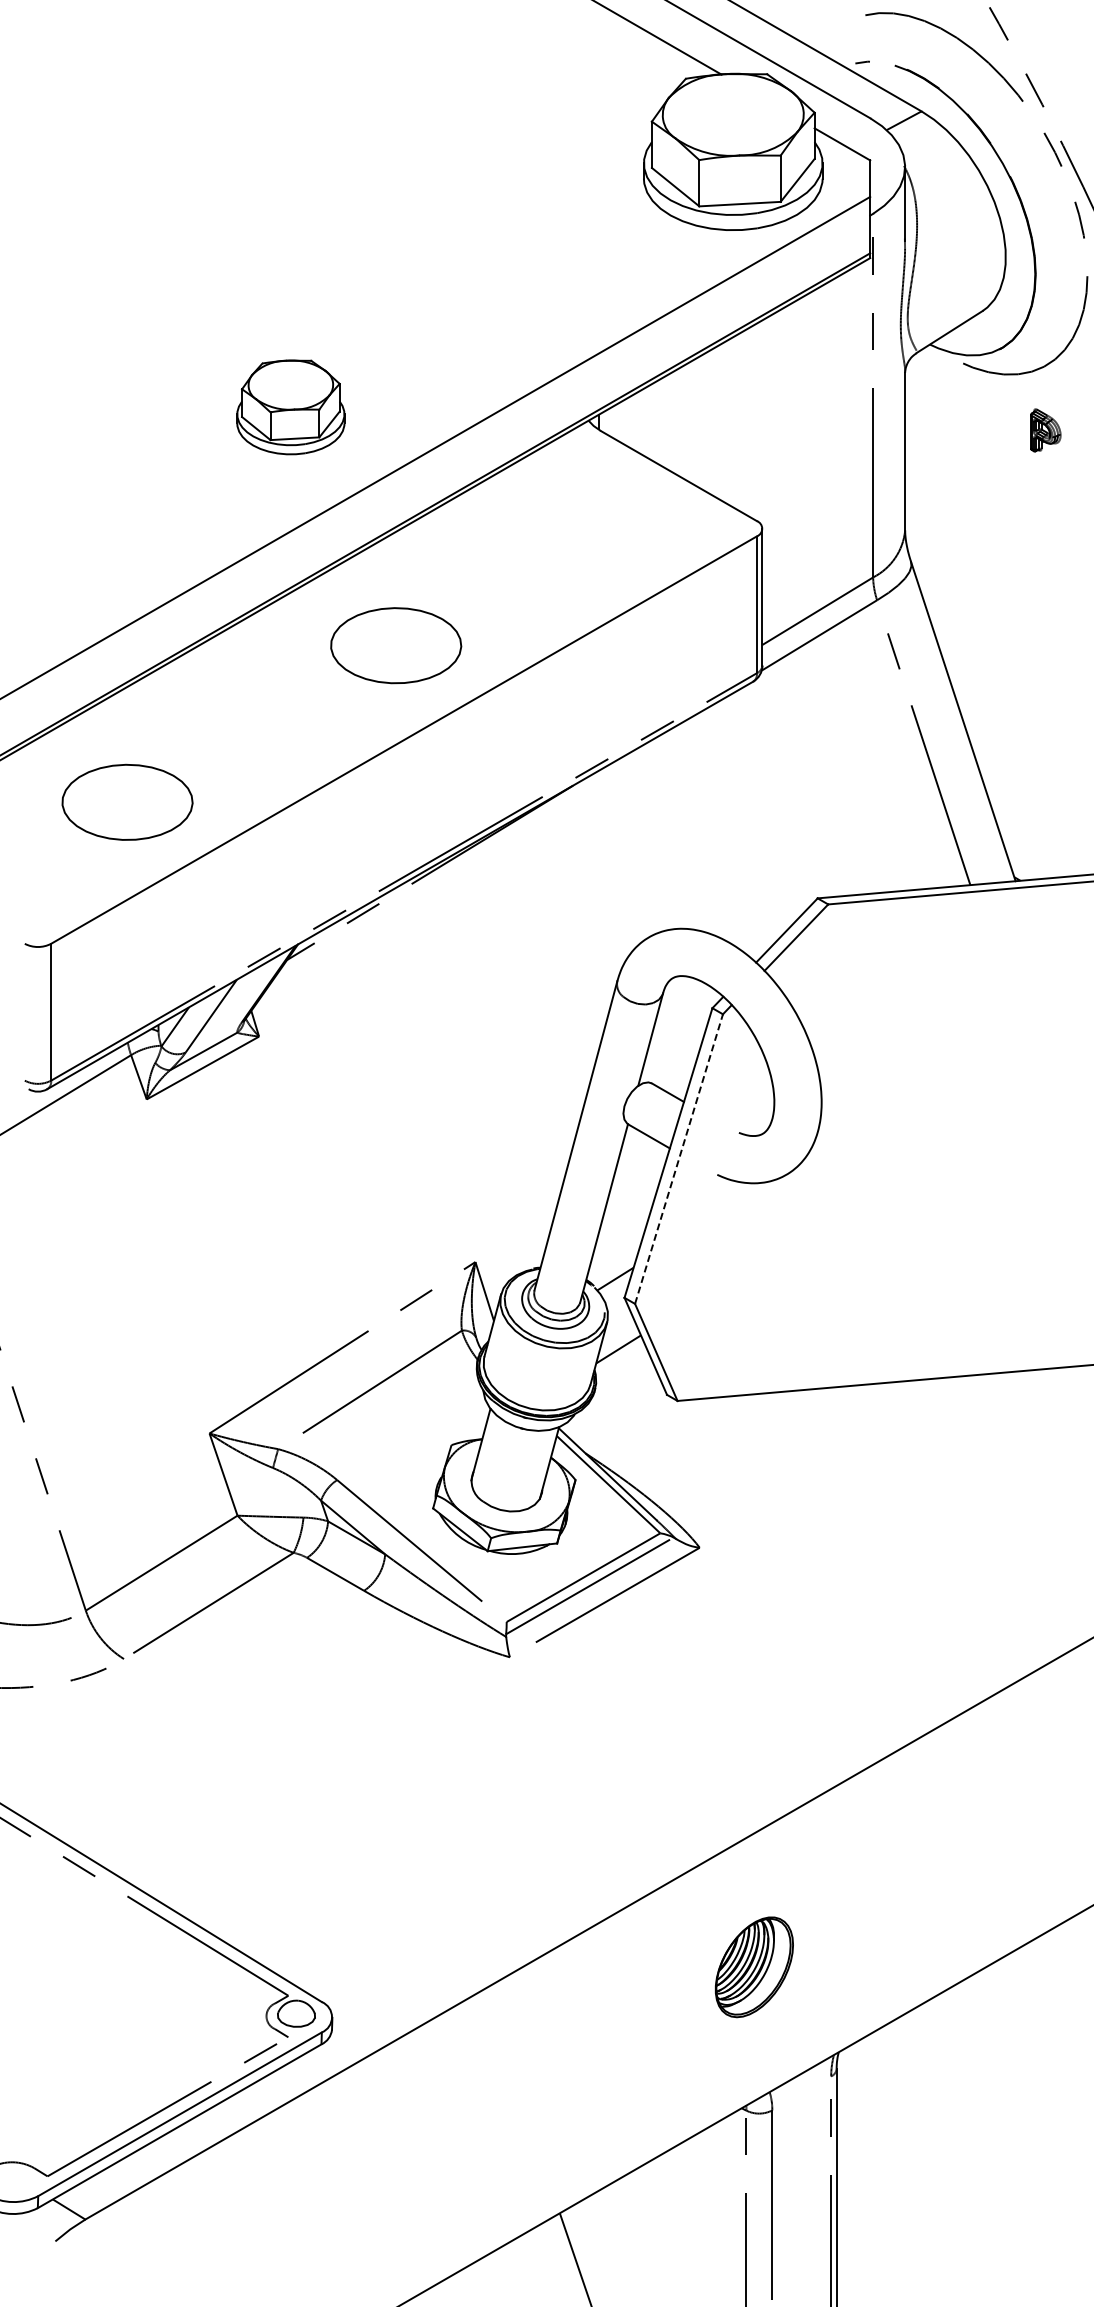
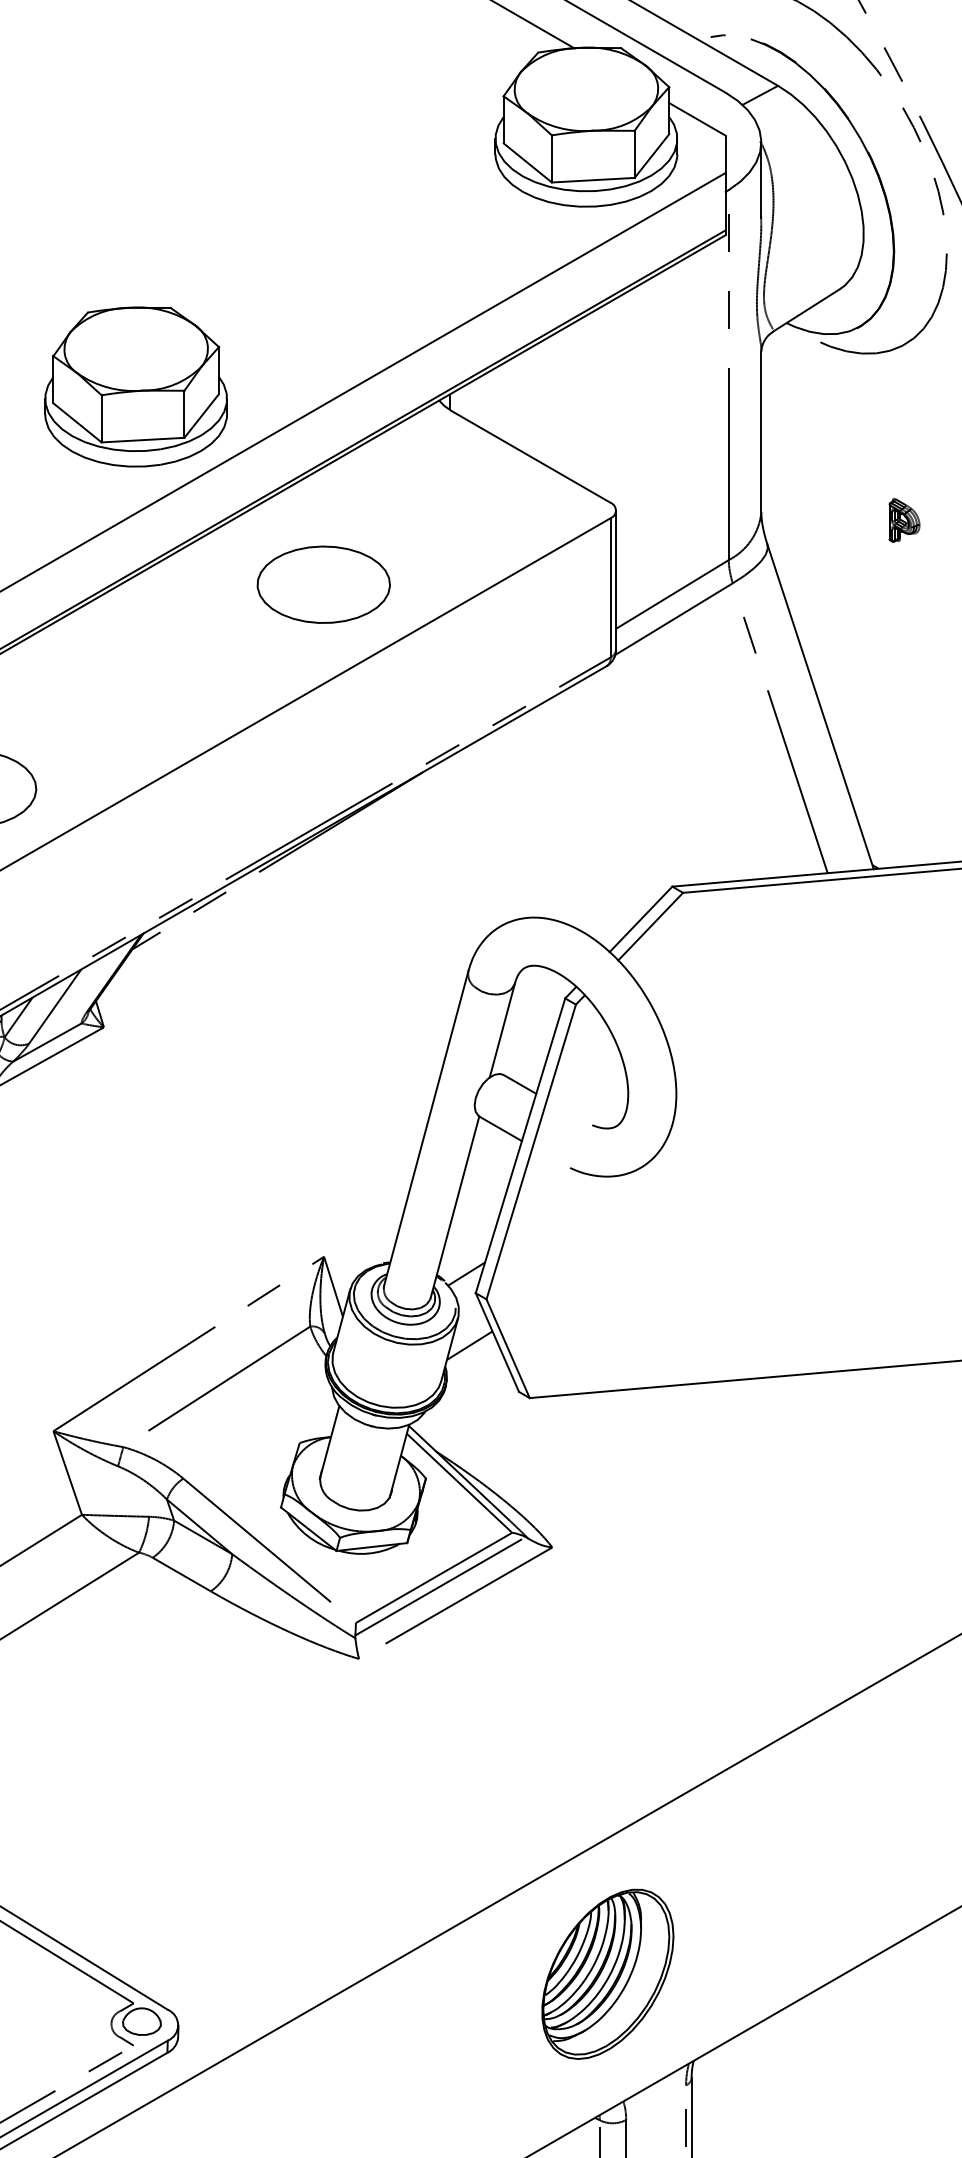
part: (290, 407) -> (135, 387), size x1.67
part: (1045, 430) -> (904, 520), moved
part: (396, 645) -> (324, 584), moved
line: (679, 1158) -> (531, 1151), dashed -> solid
part: (754, 1967) -> (608, 1974), size x1.67

